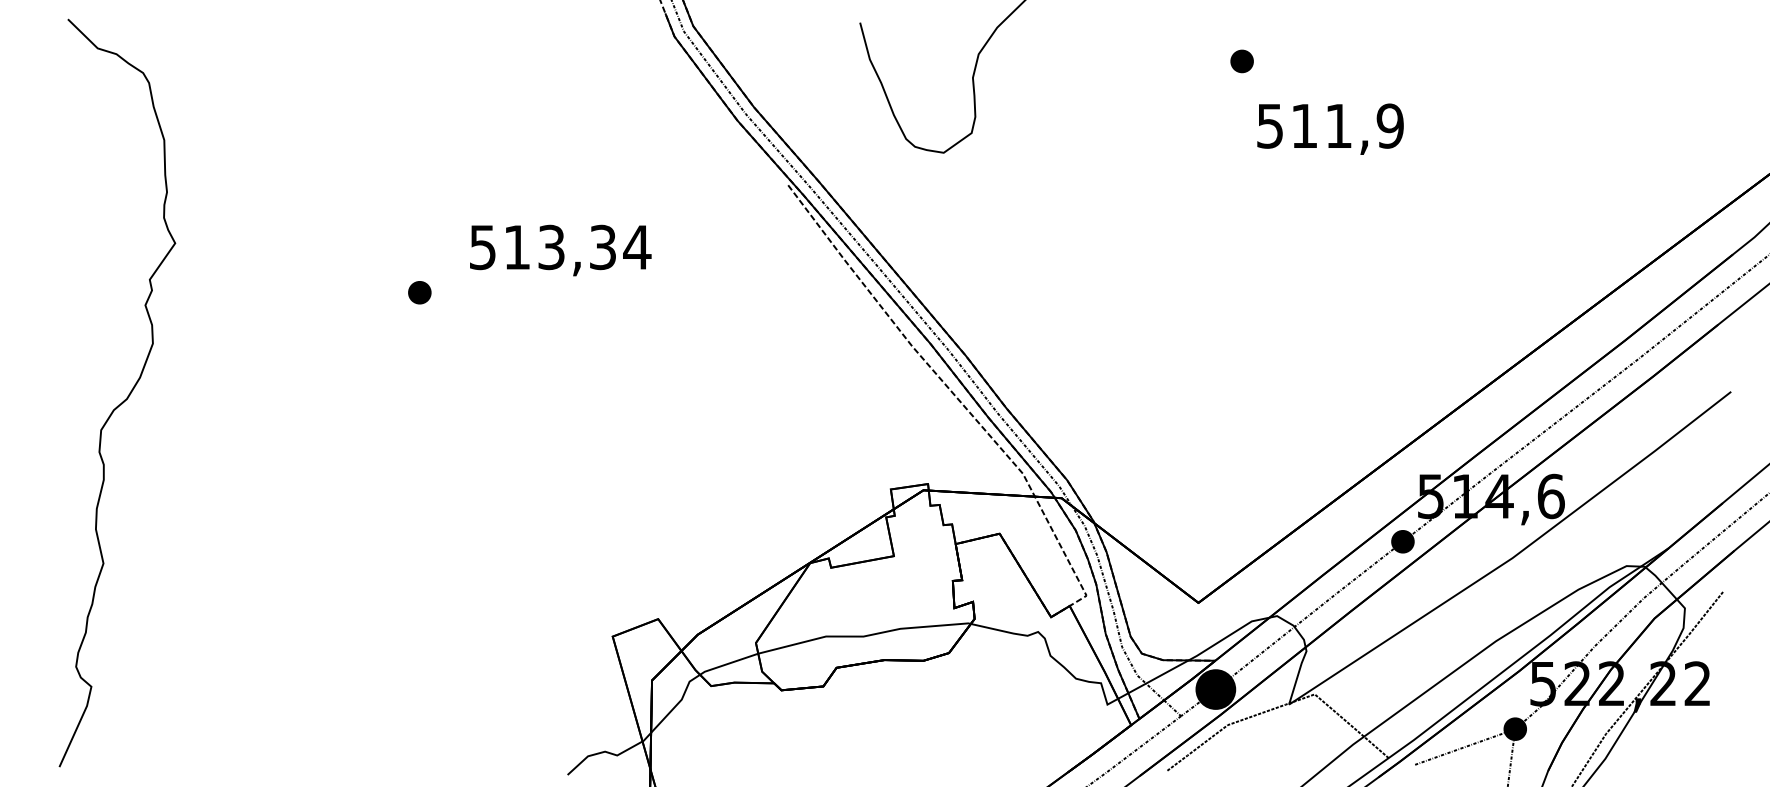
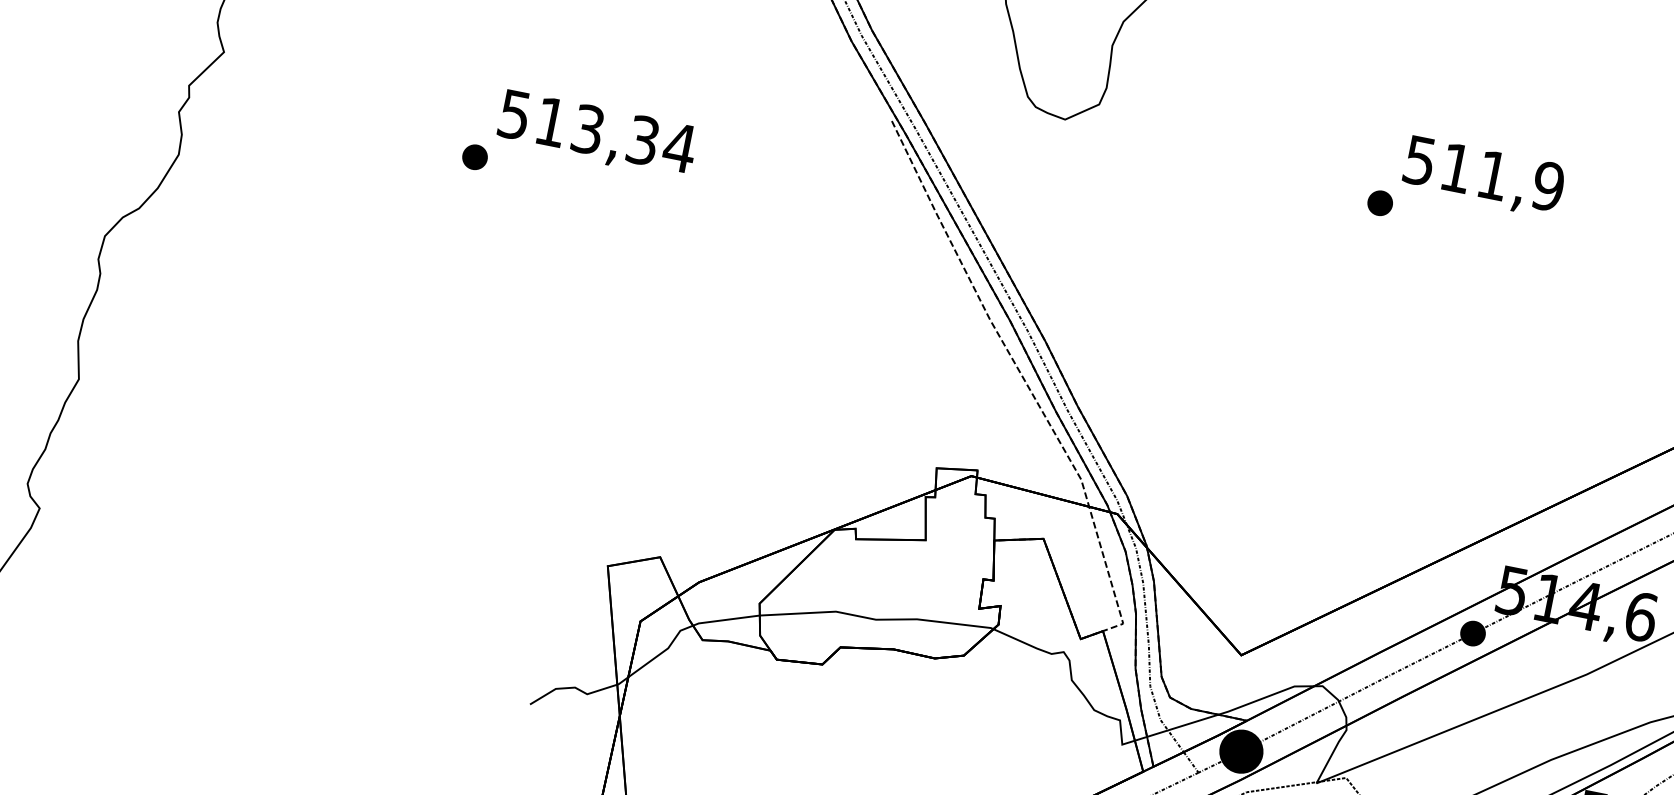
part: (1241, 61) -> (1379, 203), moved
text: (560, 250) -> (597, 134), moved

